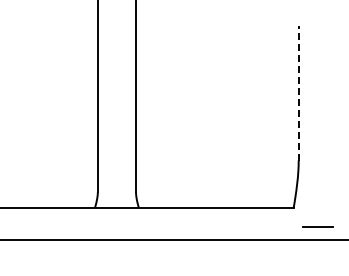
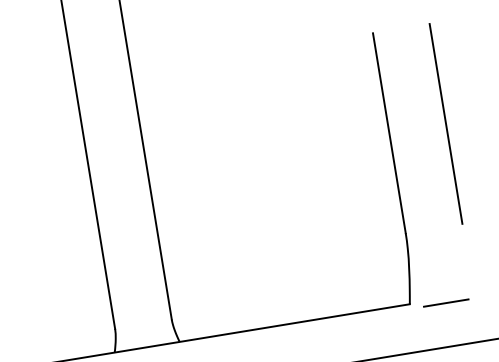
line: (298, 92) -> (388, 132), dashed -> solid
line: (336, 93) -> (445, 124), added
line: (317, 226) -> (445, 302), moved

